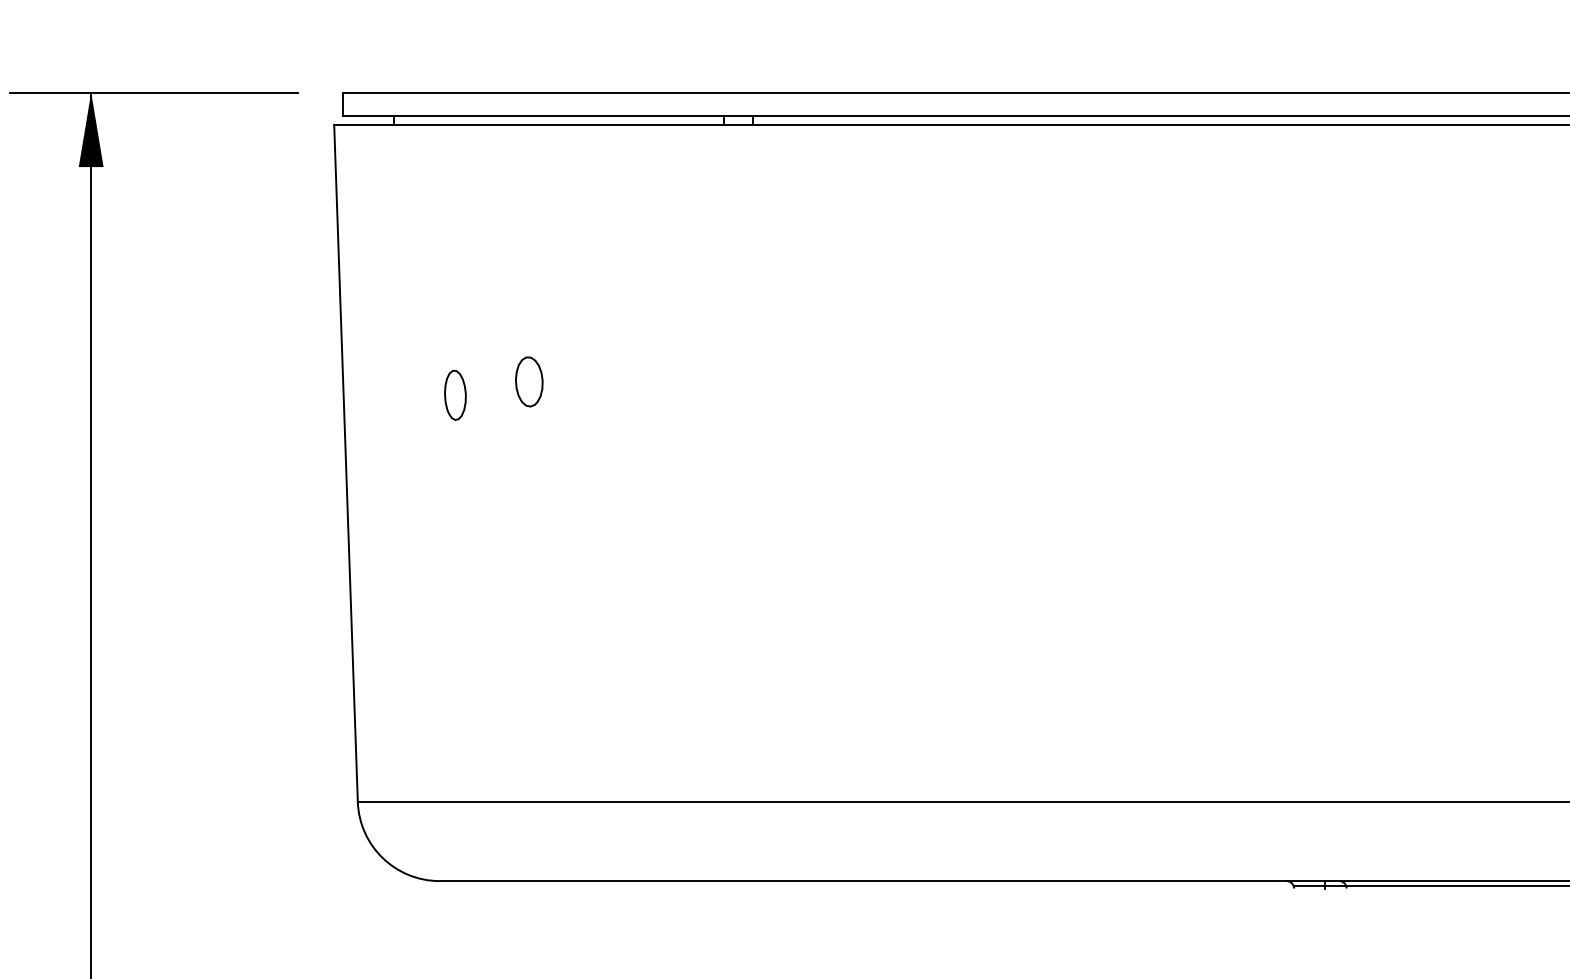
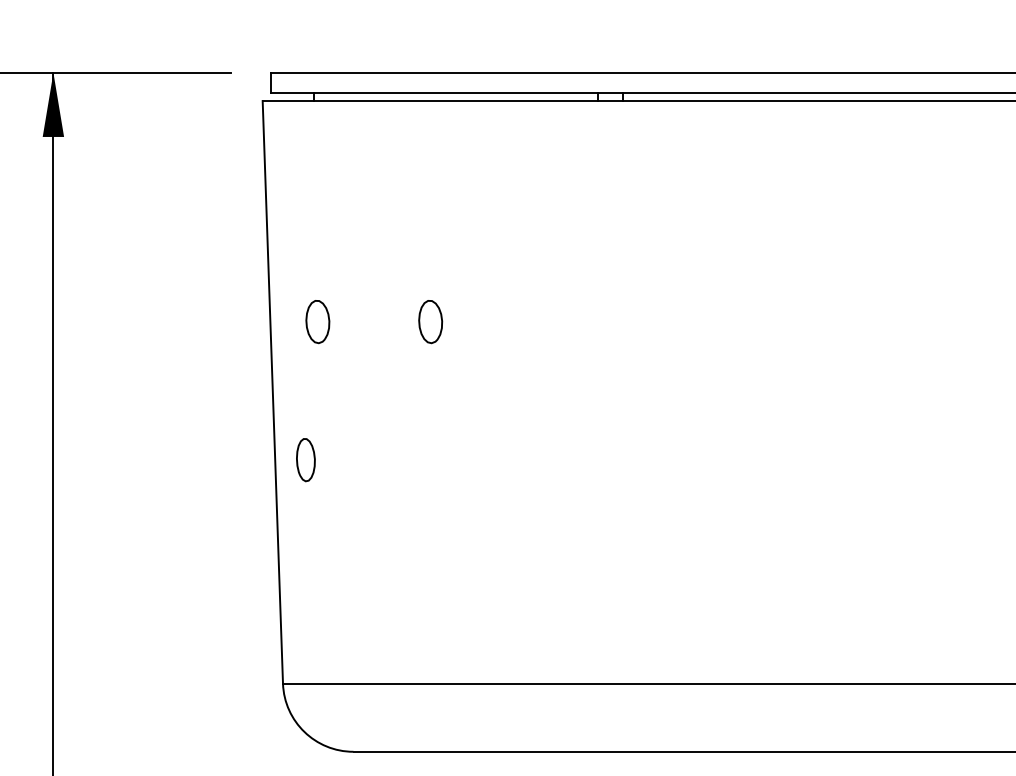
part: (398, 381) -> (318, 321), added
part: (455, 395) -> (305, 460), moved

